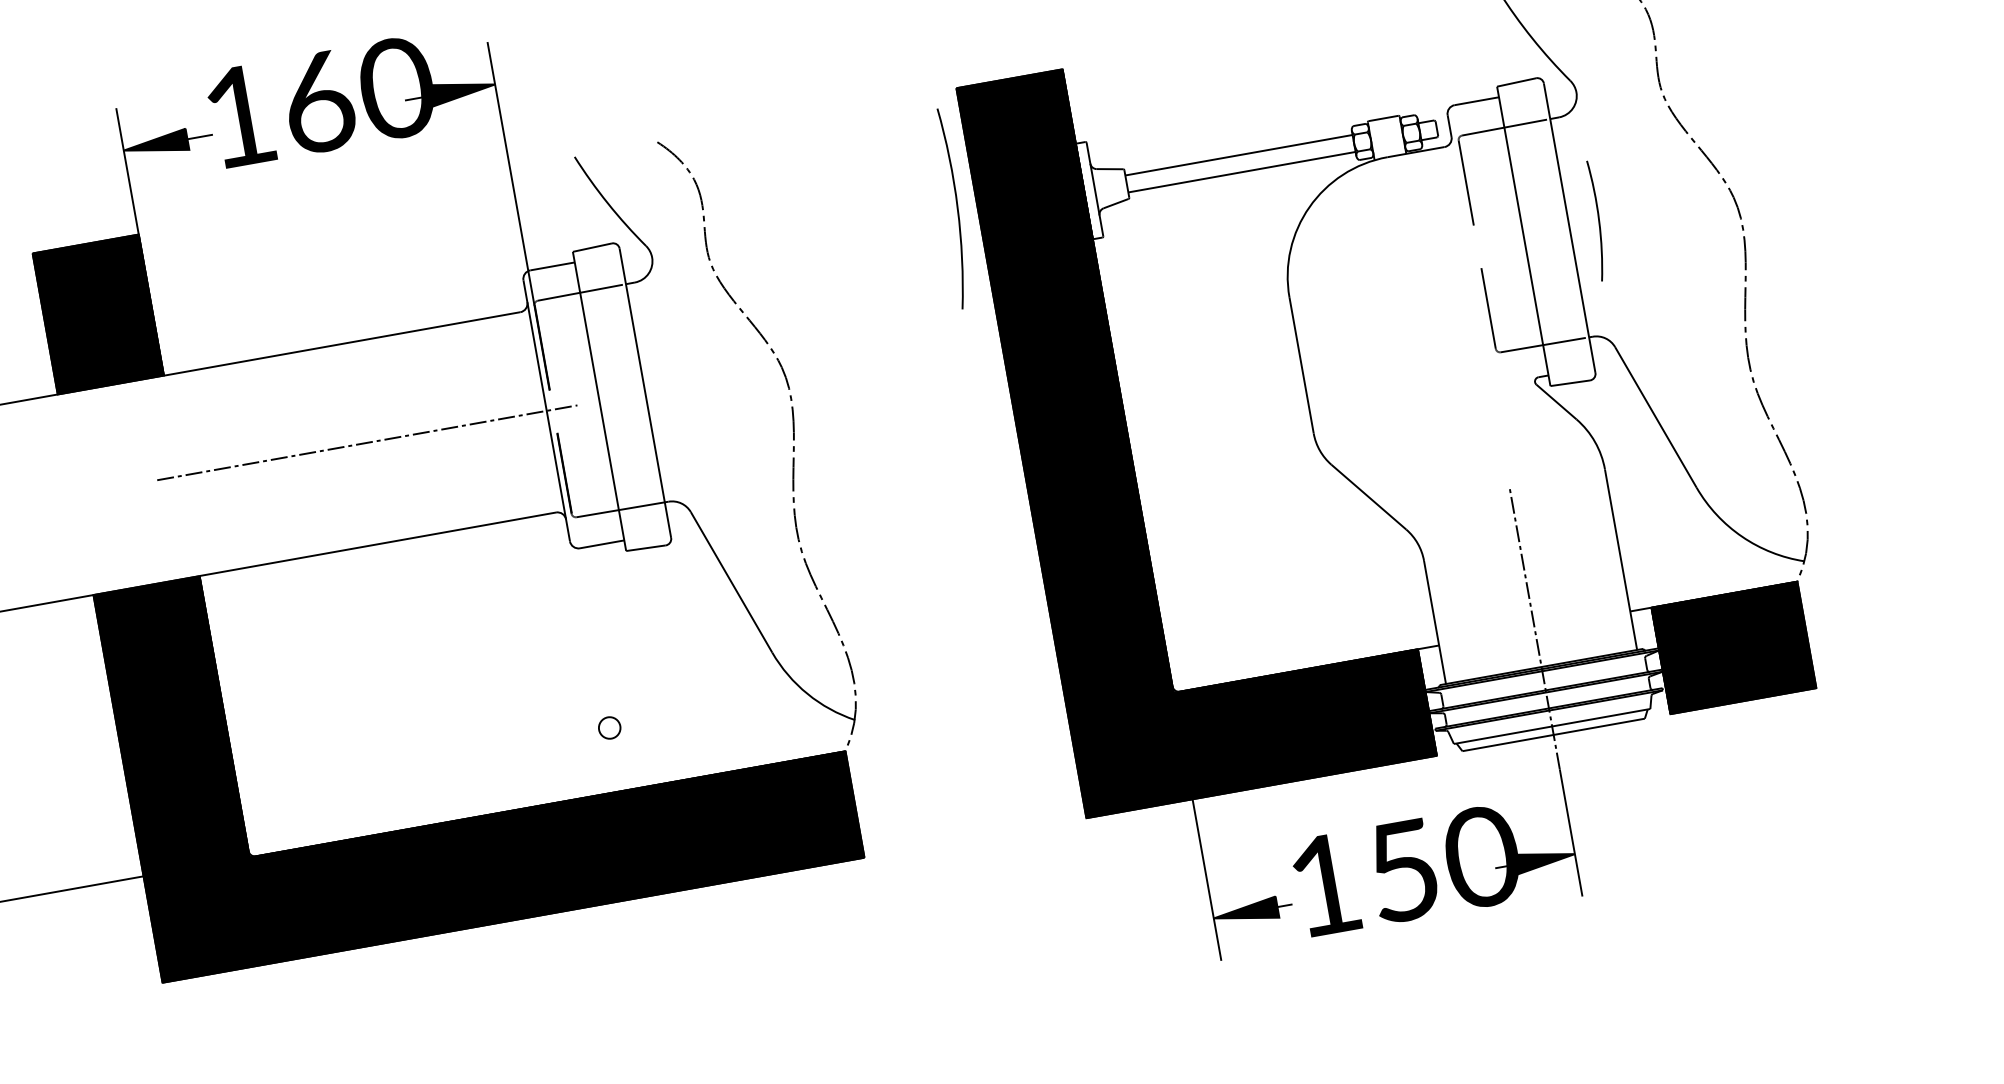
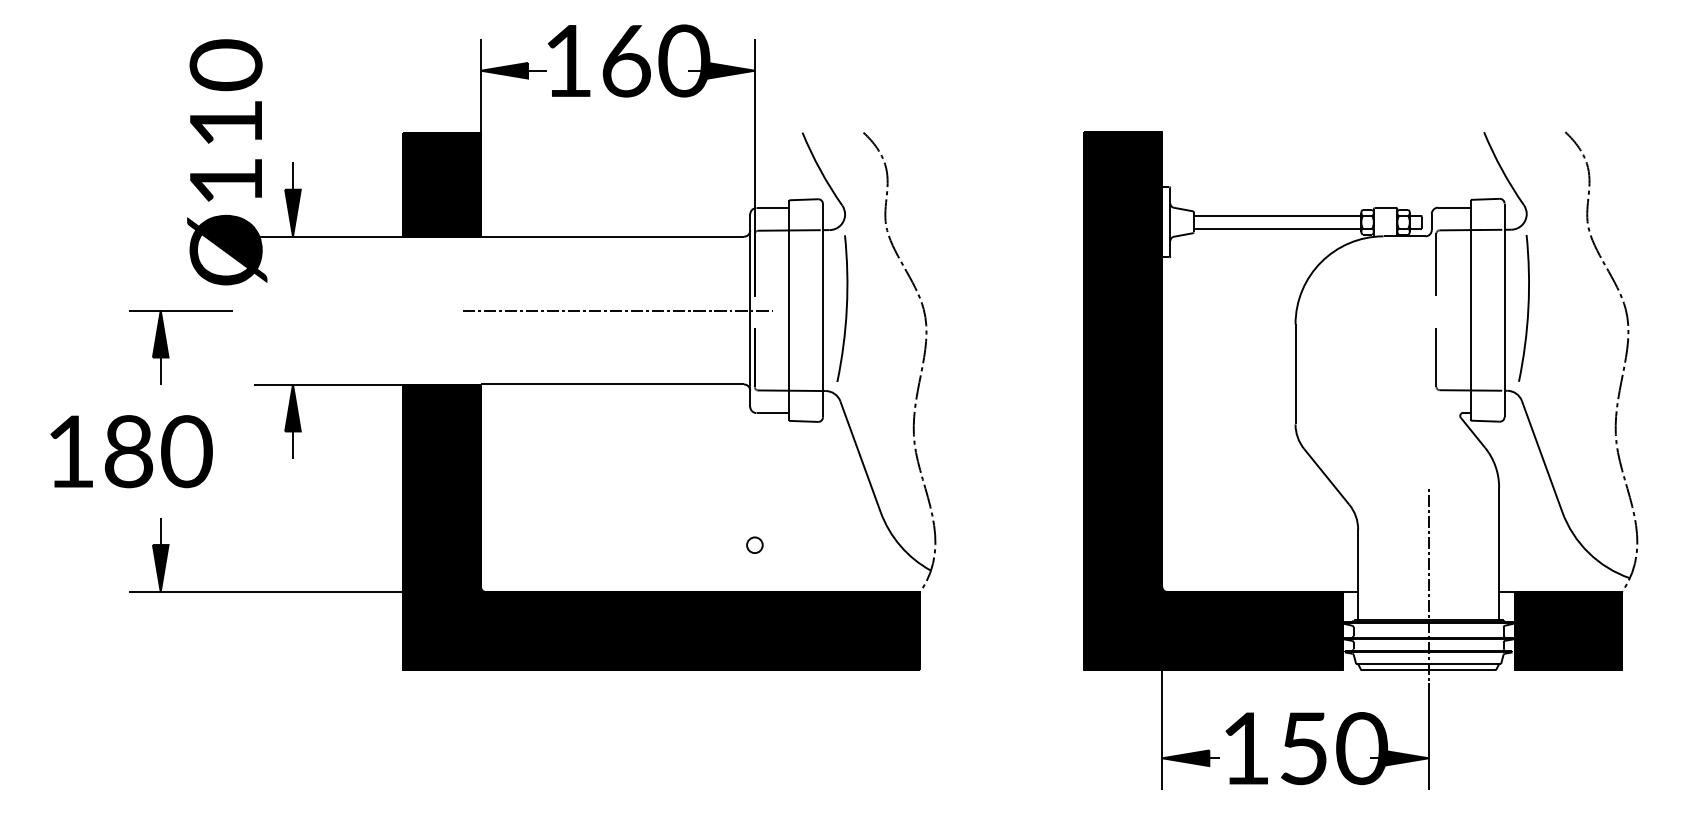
part: (951, 208) -> (842, 308), moved
part: (1594, 221) -> (1523, 308), size x1.67

